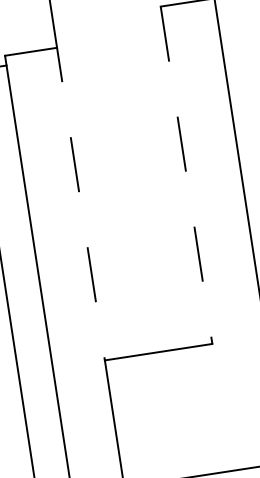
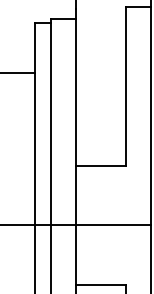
line: (187, 175) -> (126, 86), dashed -> solid
line: (78, 194) -> (75, 87), dashed -> solid

